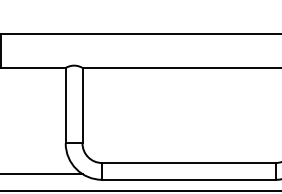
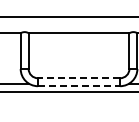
line: (187, 163) -> (78, 78), solid -> dashed
line: (189, 180) -> (79, 86), solid -> dashed

